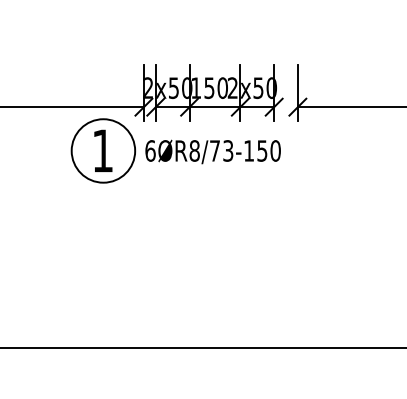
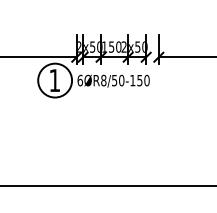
text: (222, 150) -> (118, 80), 6ØR8/73-150 -> 6ØR8/50-150

